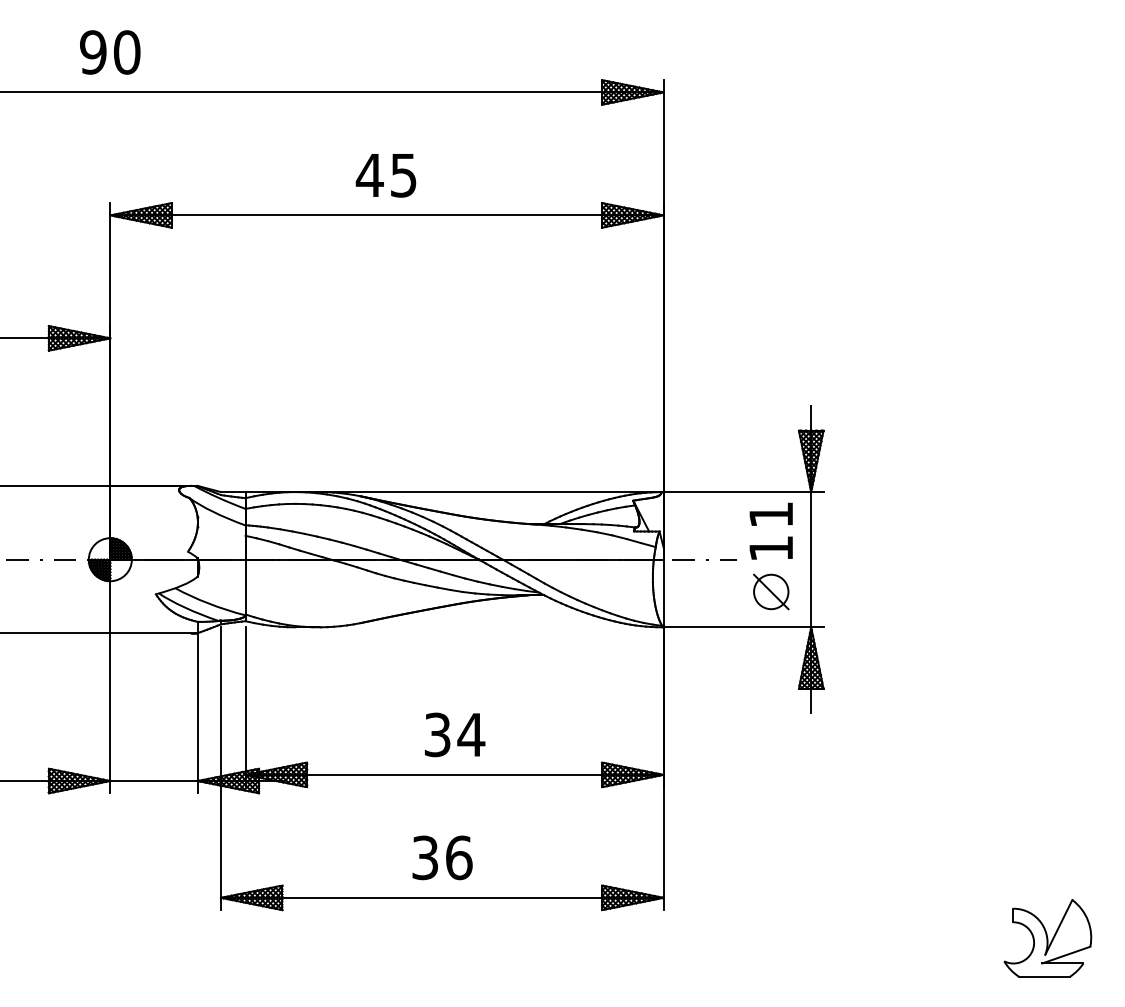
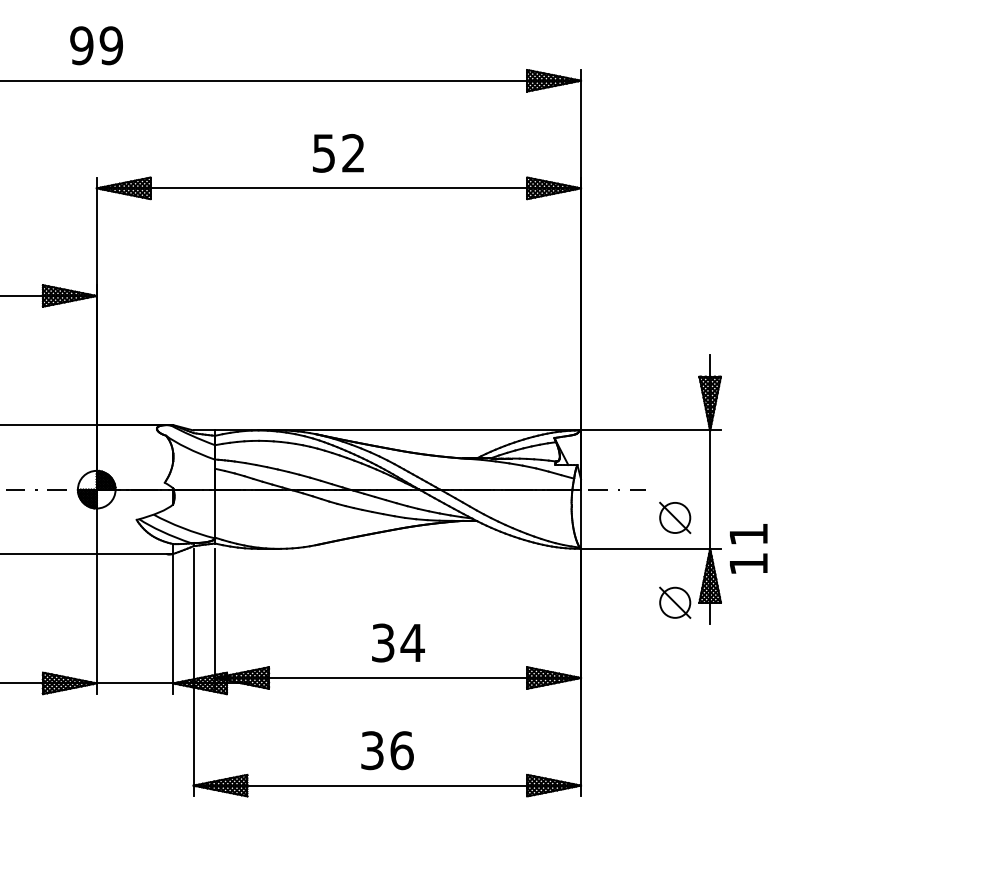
text: (126, 52) -> (110, 45), 90 -> 99
text: (385, 175) -> (337, 153), 45 -> 52
text: (770, 530) -> (748, 548), moved
part: (771, 688) -> (675, 602), added
part: (1047, 938) -> (916, 821), removed

